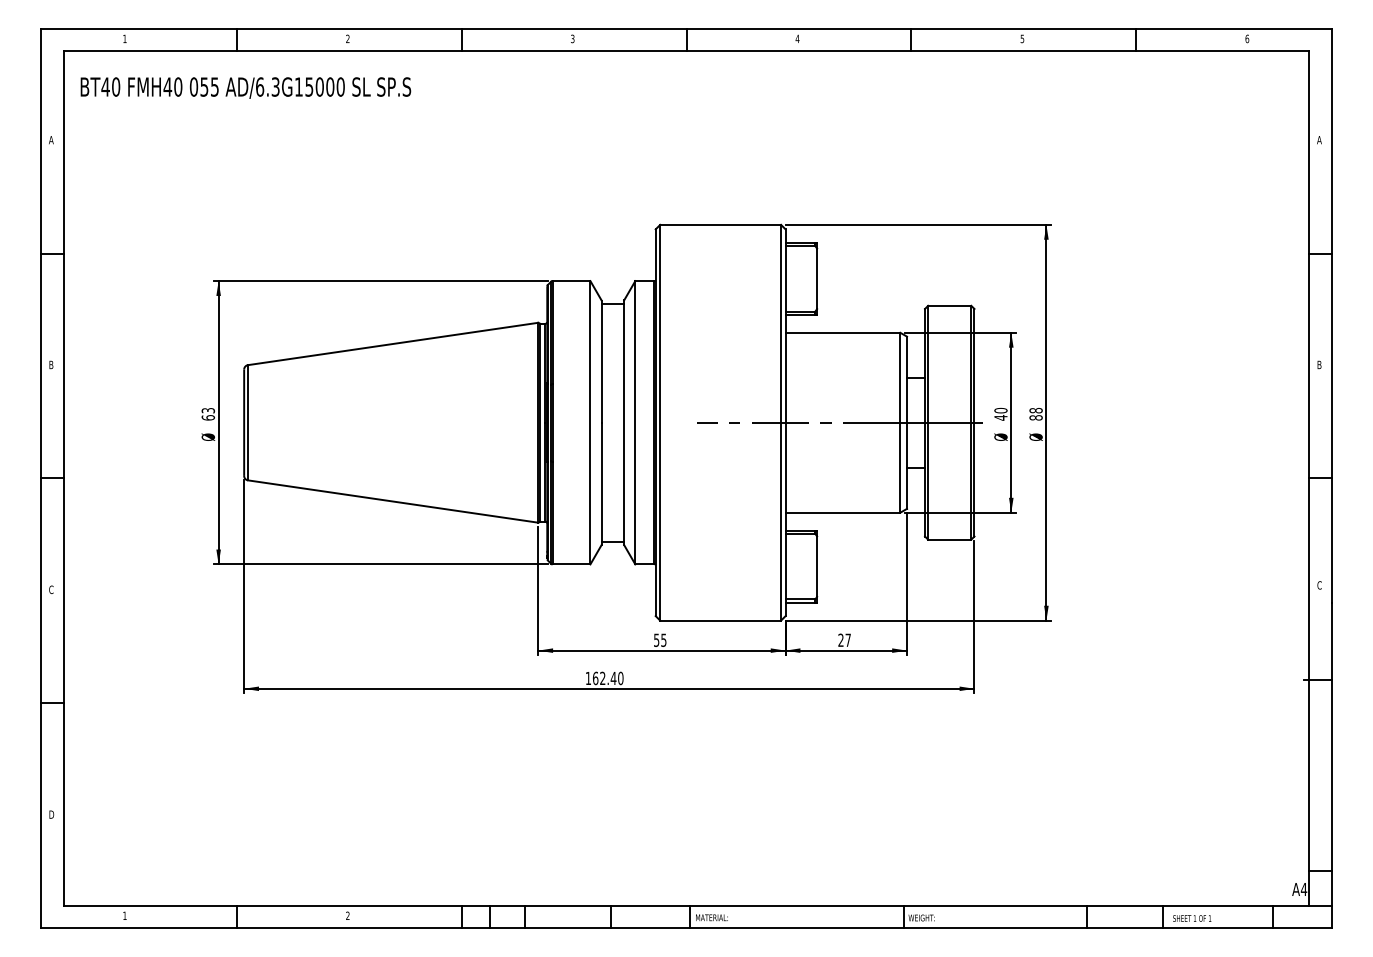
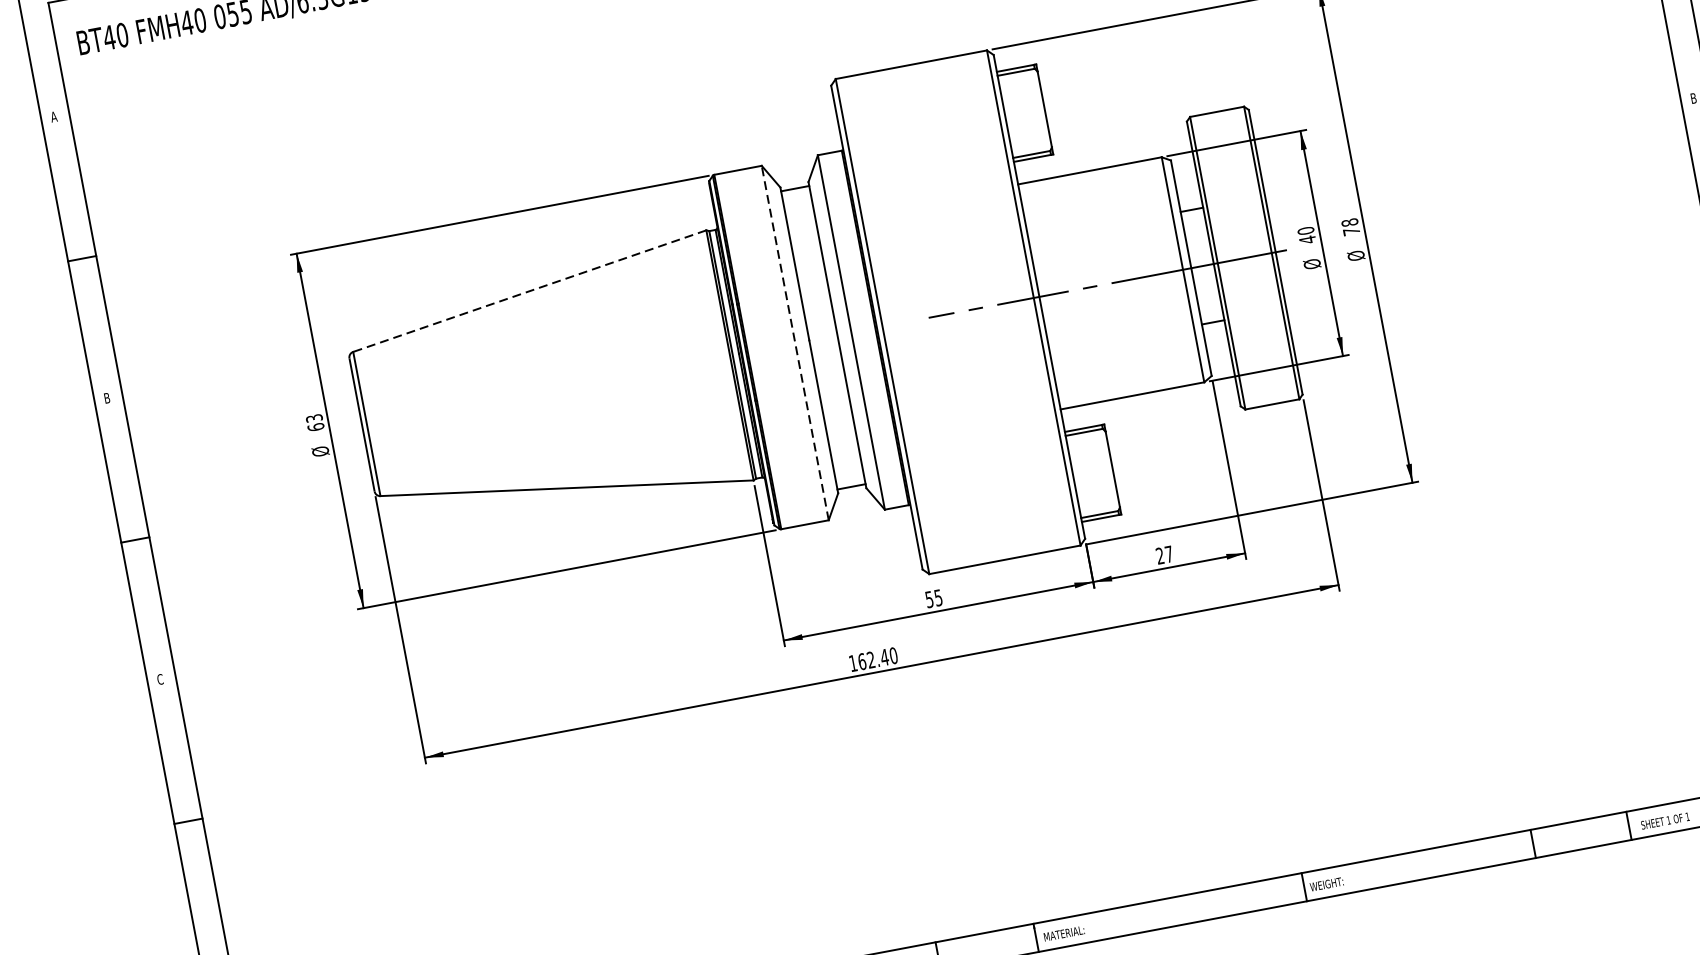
line: (393, 343) -> (530, 290), solid -> dashed
text: (1035, 417) -> (1350, 231), 88 -> 78
line: (590, 422) -> (795, 342), solid -> dashed

